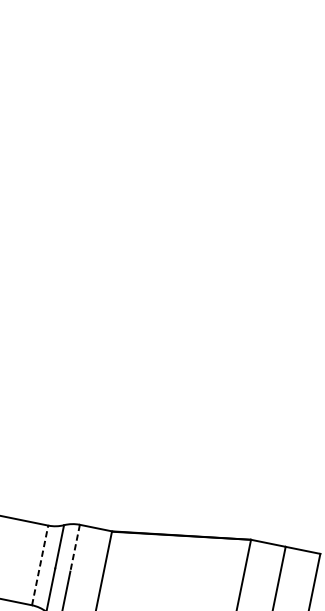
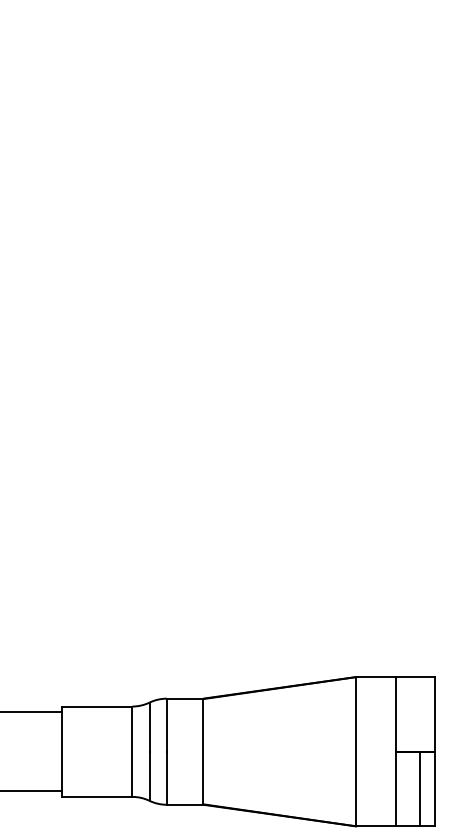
line: (74, 548) -> (166, 725), dashed -> solid
line: (40, 565) -> (132, 751), dashed -> solid

